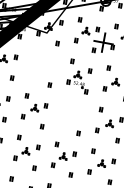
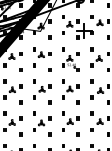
part: (43, 67) -> (42, 57), added
part: (71, 114) -> (70, 89), added

